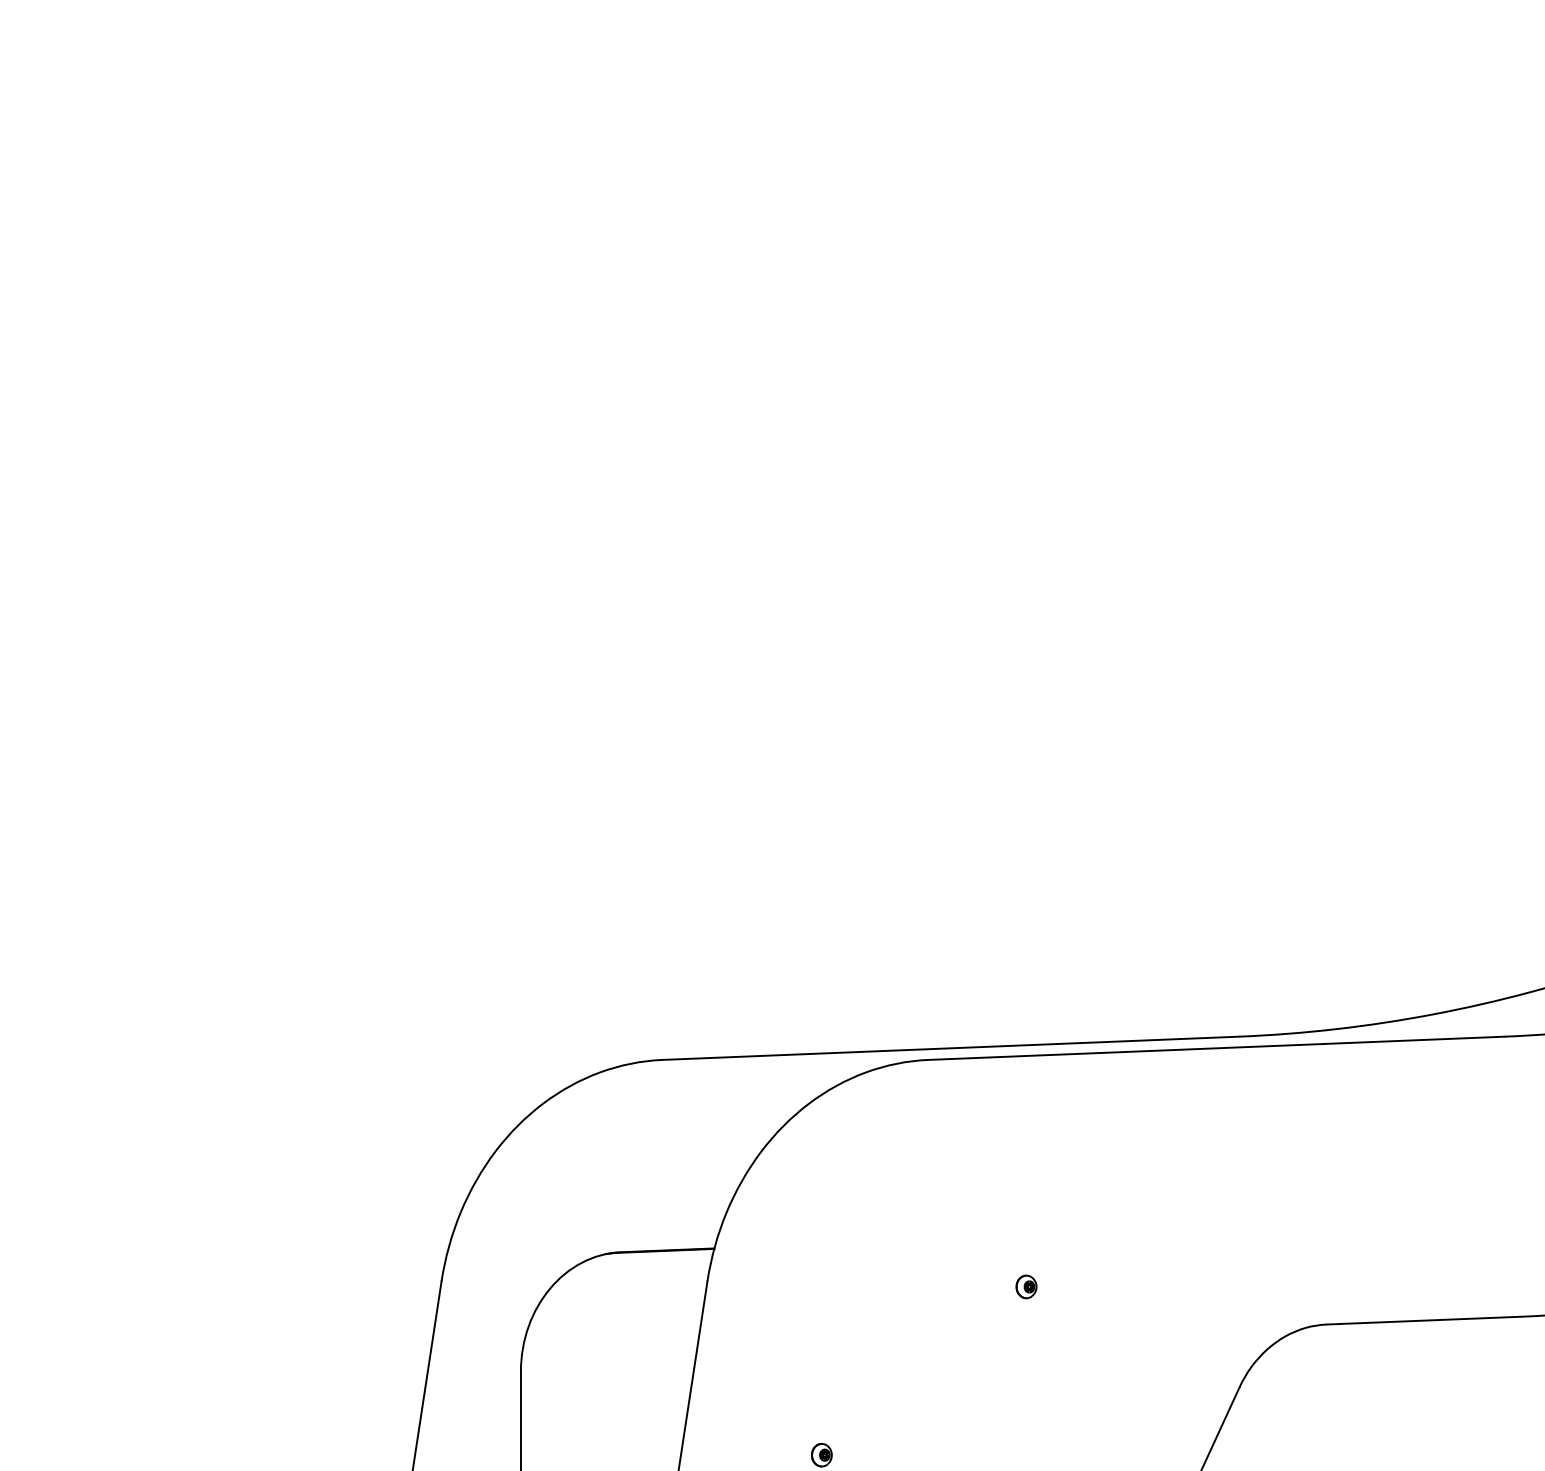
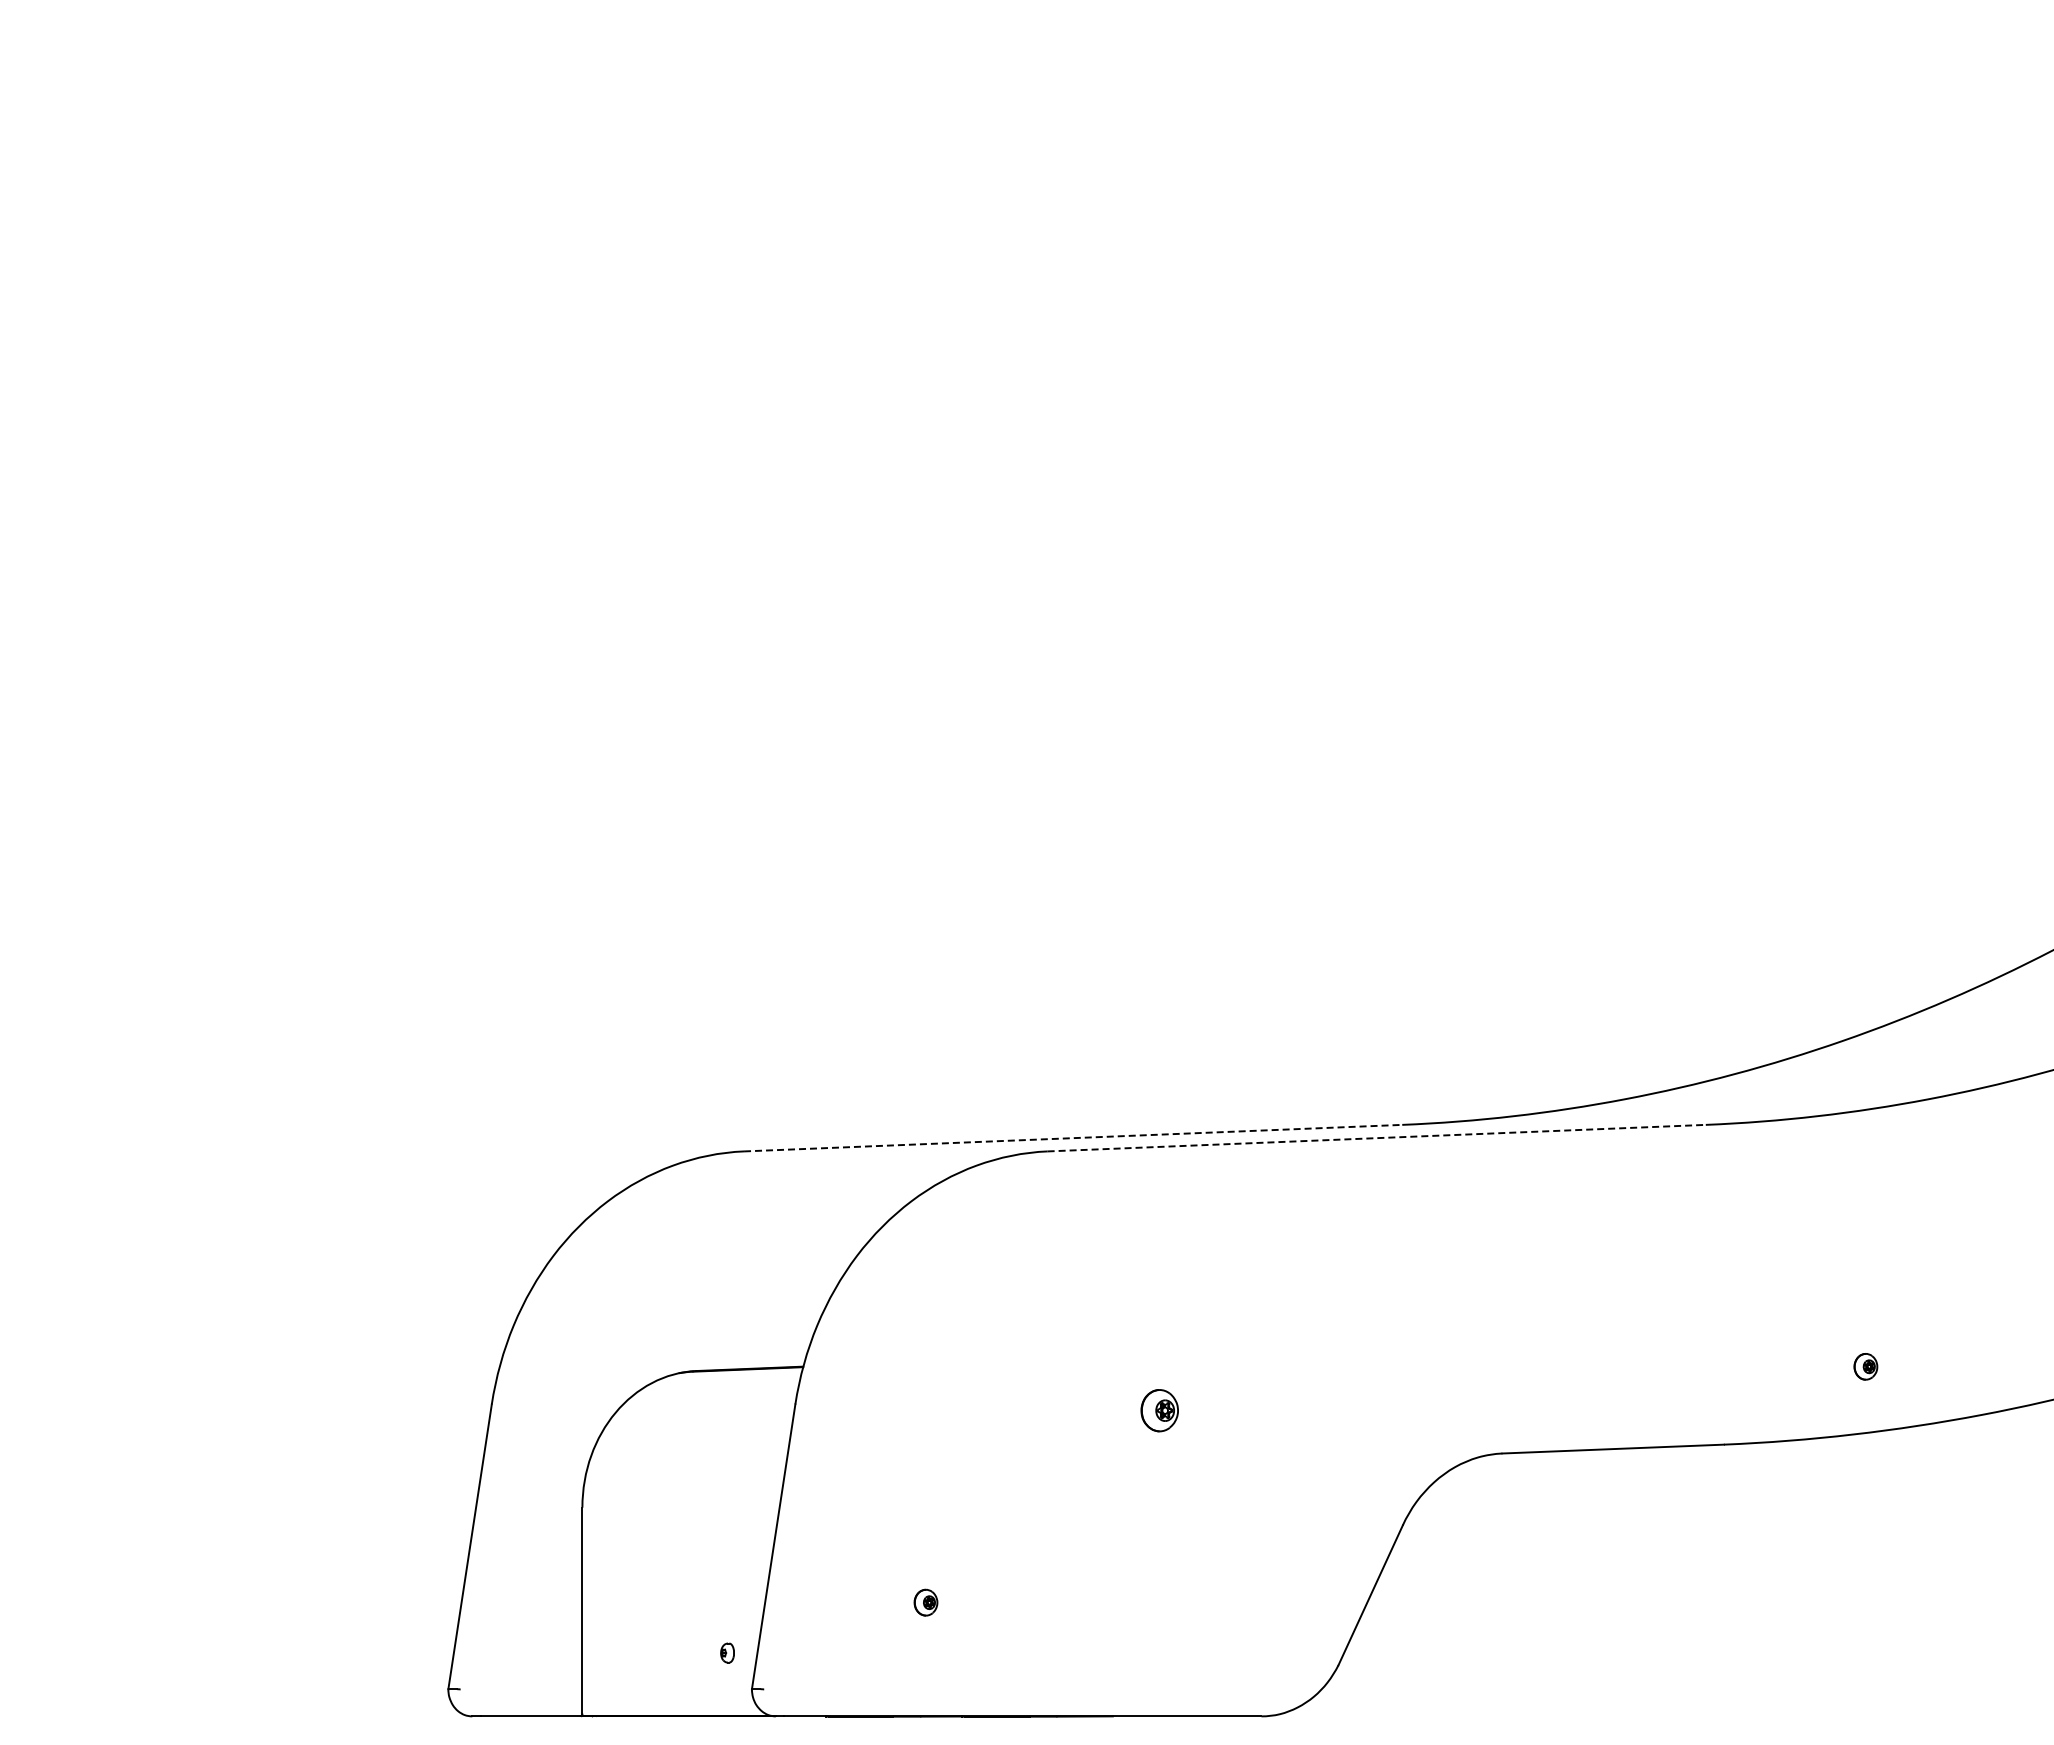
line: (951, 1048) -> (1073, 1138), solid -> dashed
line: (1217, 1048) -> (1377, 1138), solid -> dashed
part: (1026, 1286) -> (1159, 1410), size x1.6

